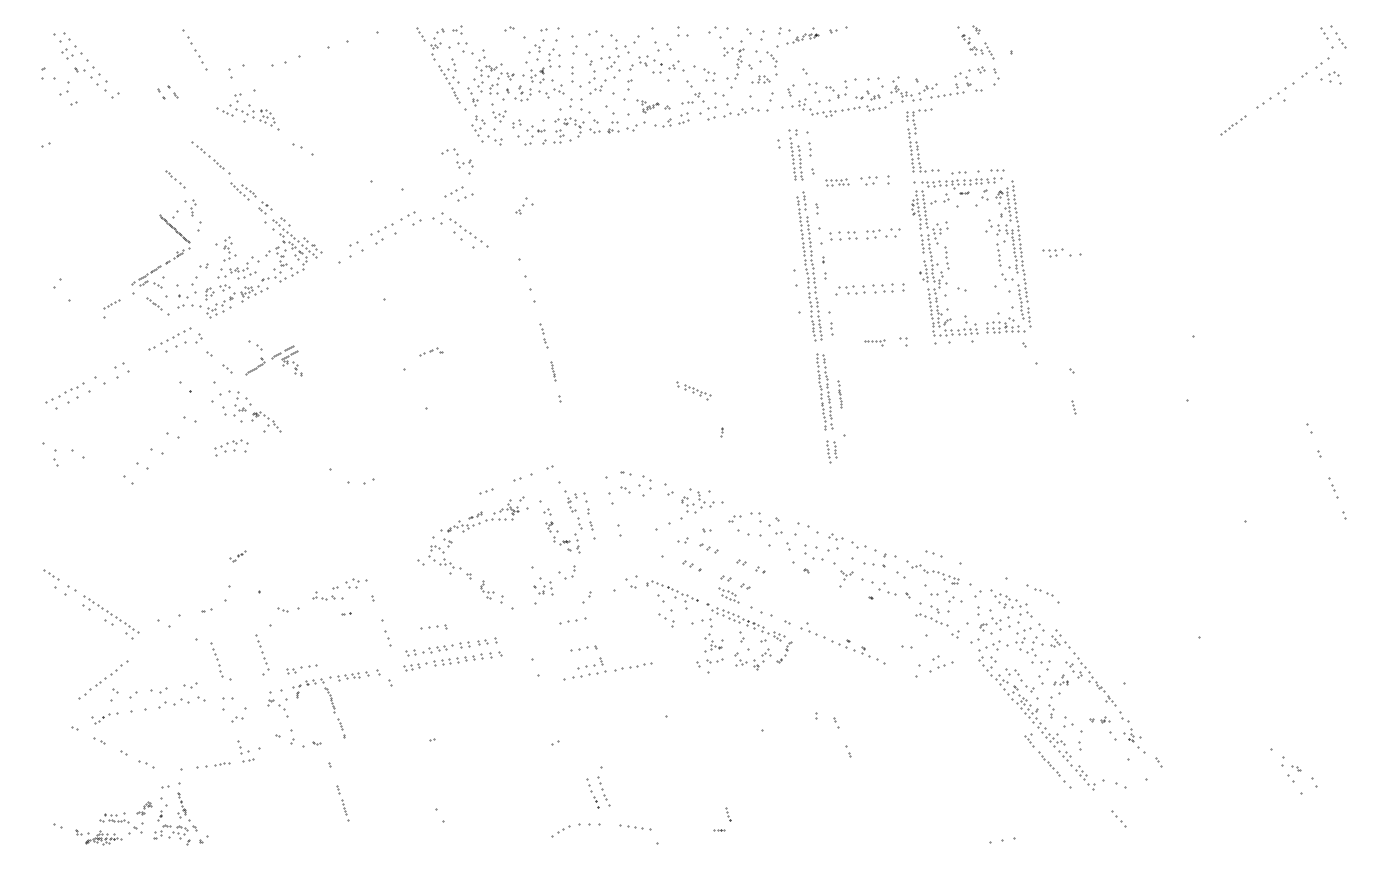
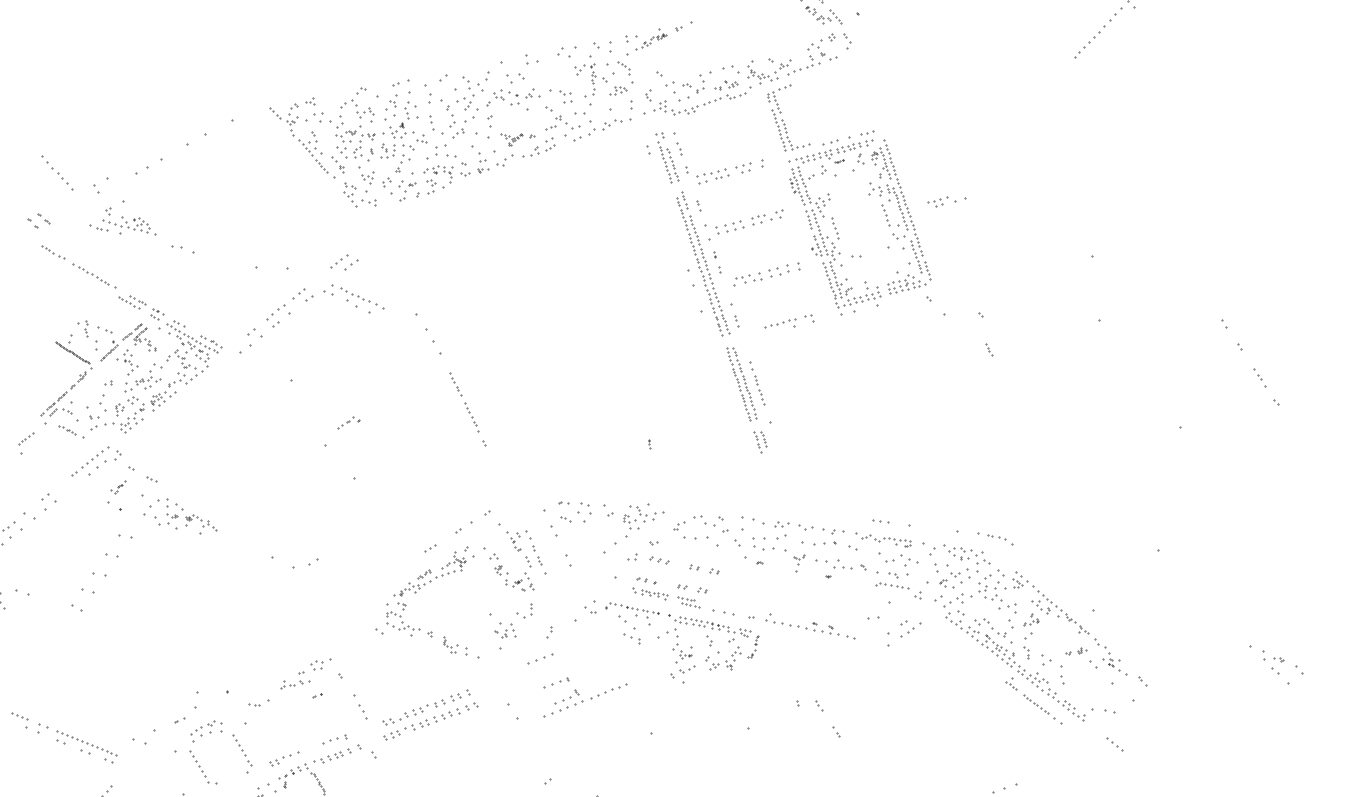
part: (1232, 125) -> (1089, 42), size x1.43
part: (457, 161) -> (357, 112), moved
part: (175, 179) -> (53, 253), moved
part: (837, 182) -> (713, 176), size x1.43
part: (524, 205) -> (402, 162), moved
part: (874, 342) -> (781, 325), size x1.67
part: (273, 358) -> (125, 339), moved
part: (553, 371) -> (472, 417), size x1.67
part: (693, 390) -> (650, 593), moved
part: (839, 393) -> (757, 382), size x1.67
part: (231, 447) -> (206, 730), moved
part: (237, 556) -> (118, 487), moved
part: (433, 626) -> (334, 739), moved

